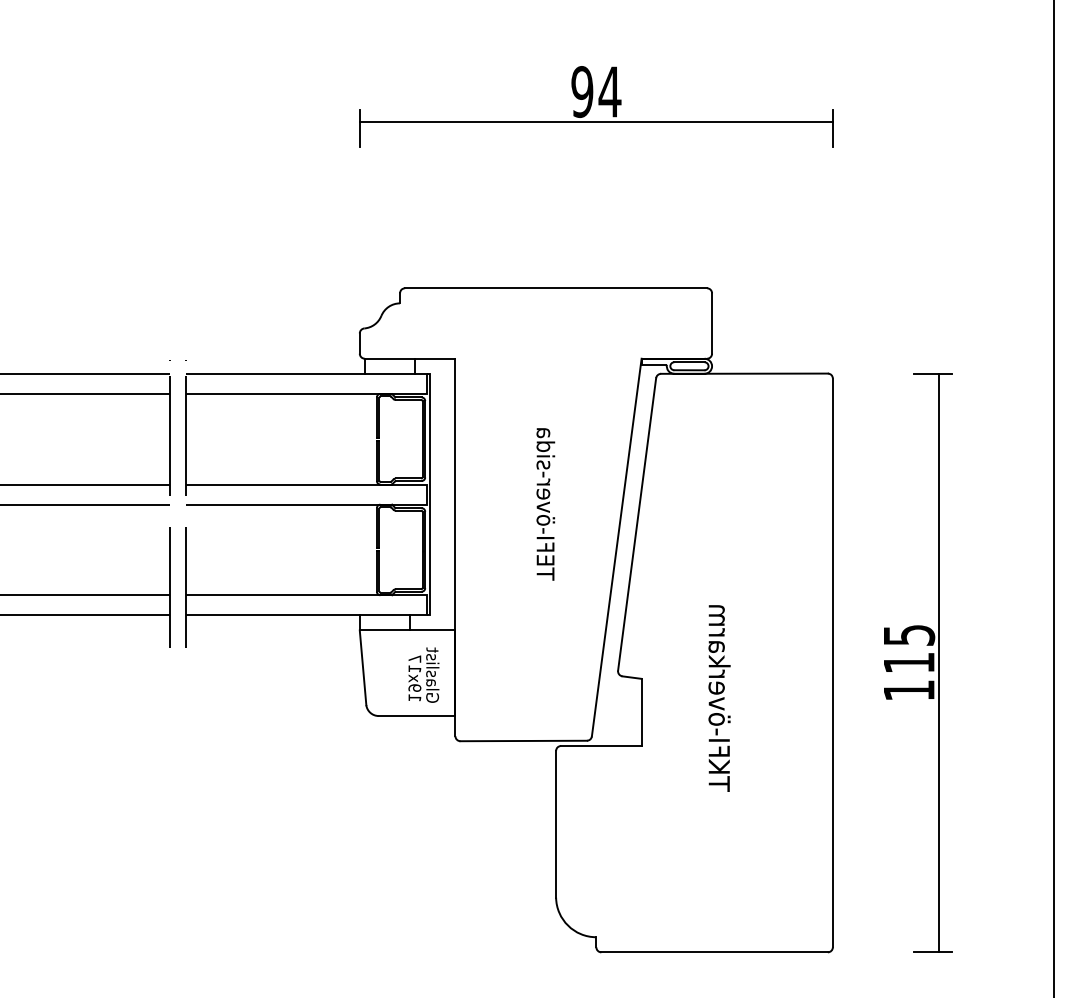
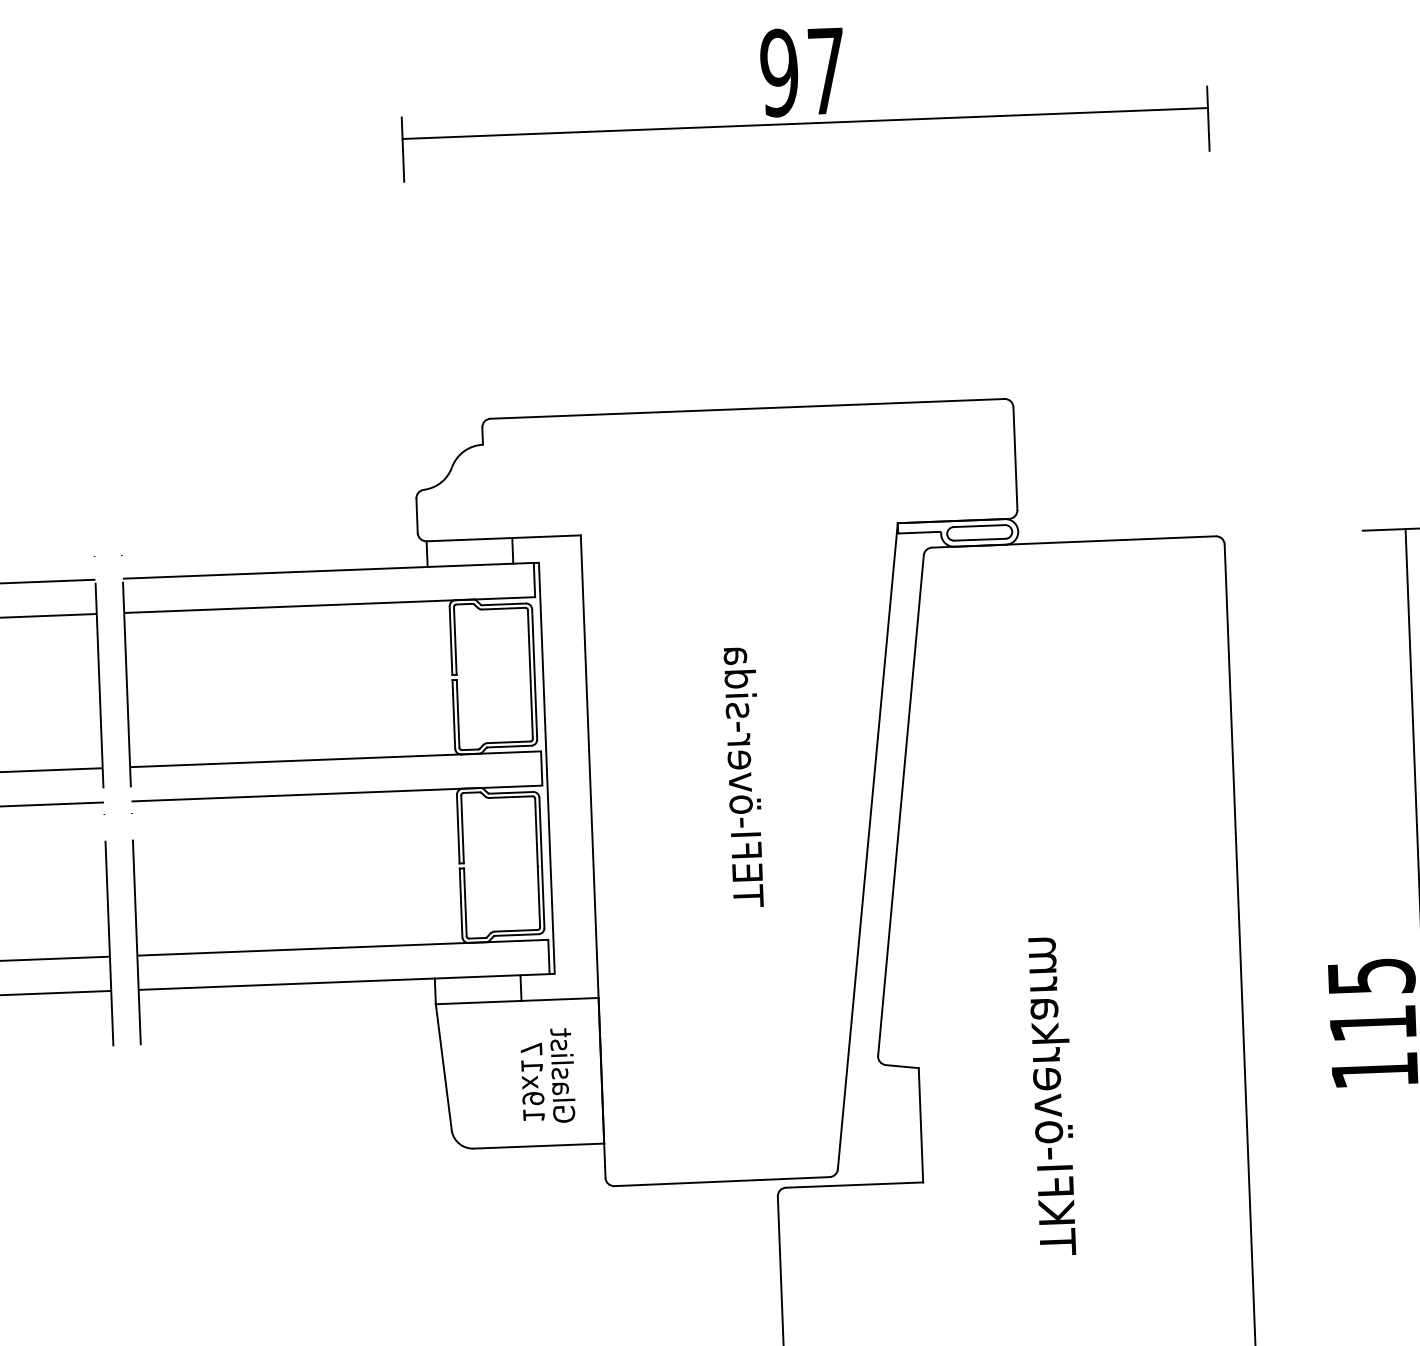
text: (609, 91) -> (825, 70), 94 -> 97

